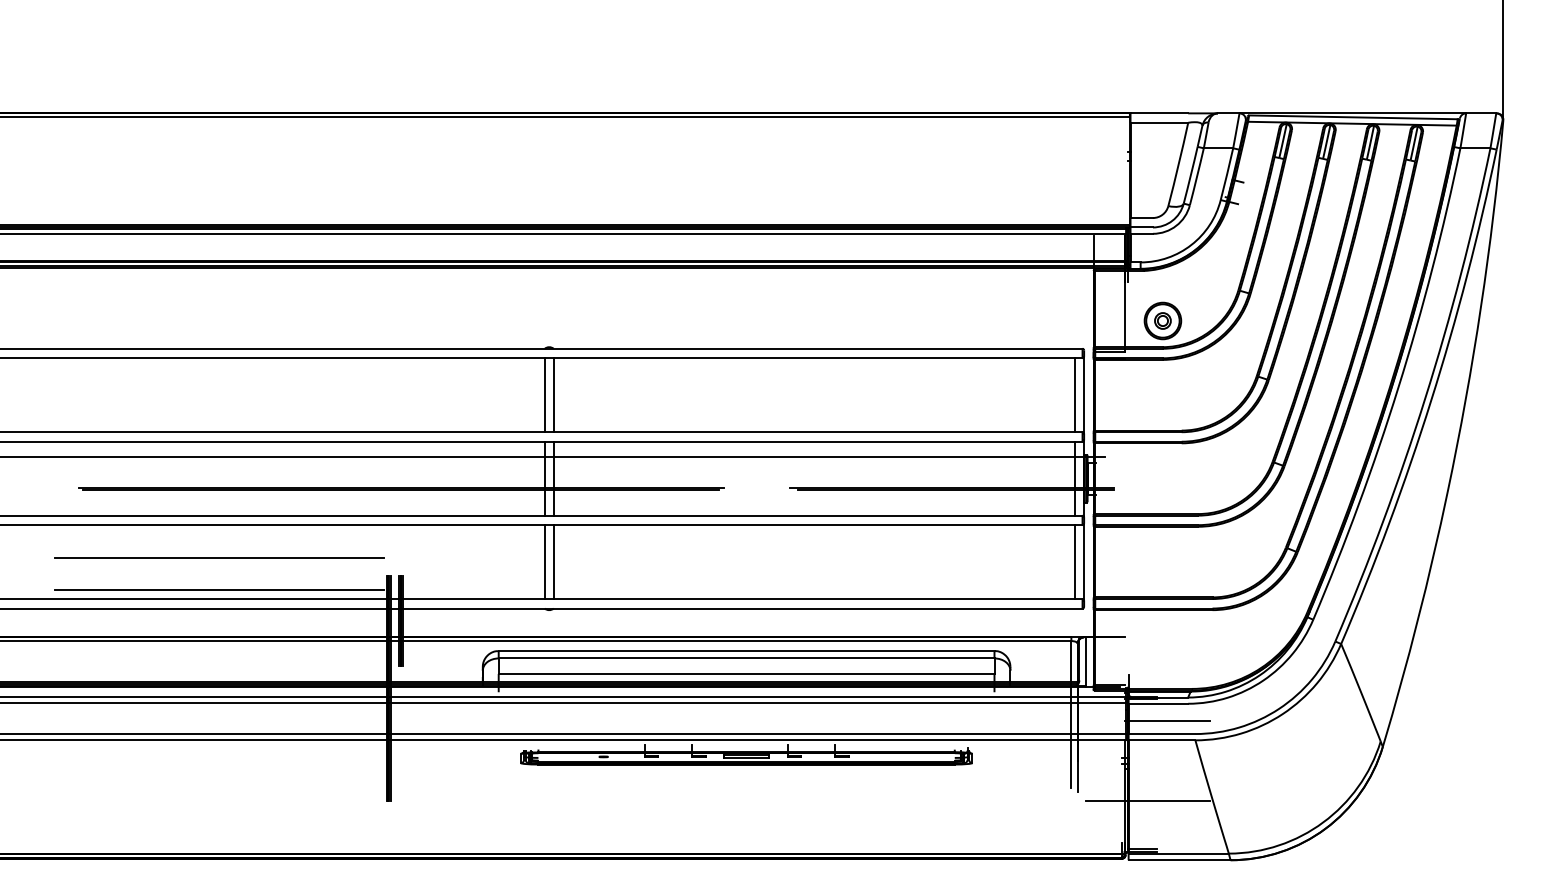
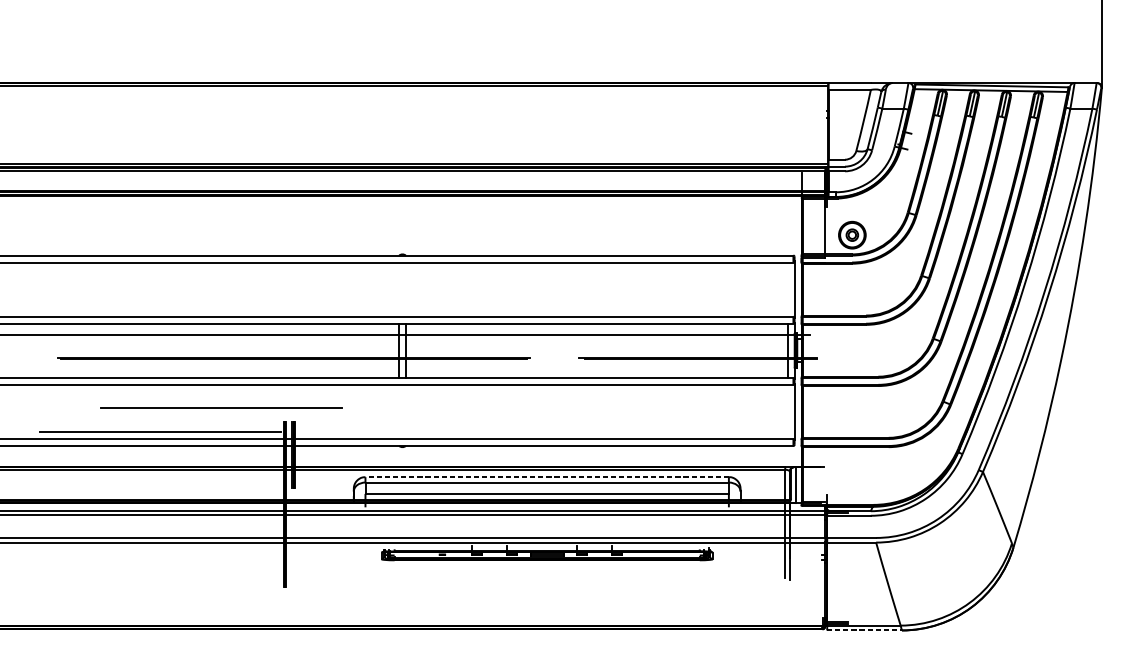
line: (544, 395) -> (399, 289), removed
line: (554, 395) -> (406, 289), removed
line: (1074, 395) -> (787, 289), removed
line: (219, 557) -> (221, 407), moved
line: (544, 562) -> (399, 412), removed
line: (554, 562) -> (406, 412), removed
line: (1074, 562) -> (787, 412), removed
line: (746, 651) -> (547, 477), solid -> dashed
line: (1167, 721) -> (855, 528), removed
line: (1147, 800) -> (841, 586), removed
line: (1179, 860) -> (864, 630), solid -> dashed

